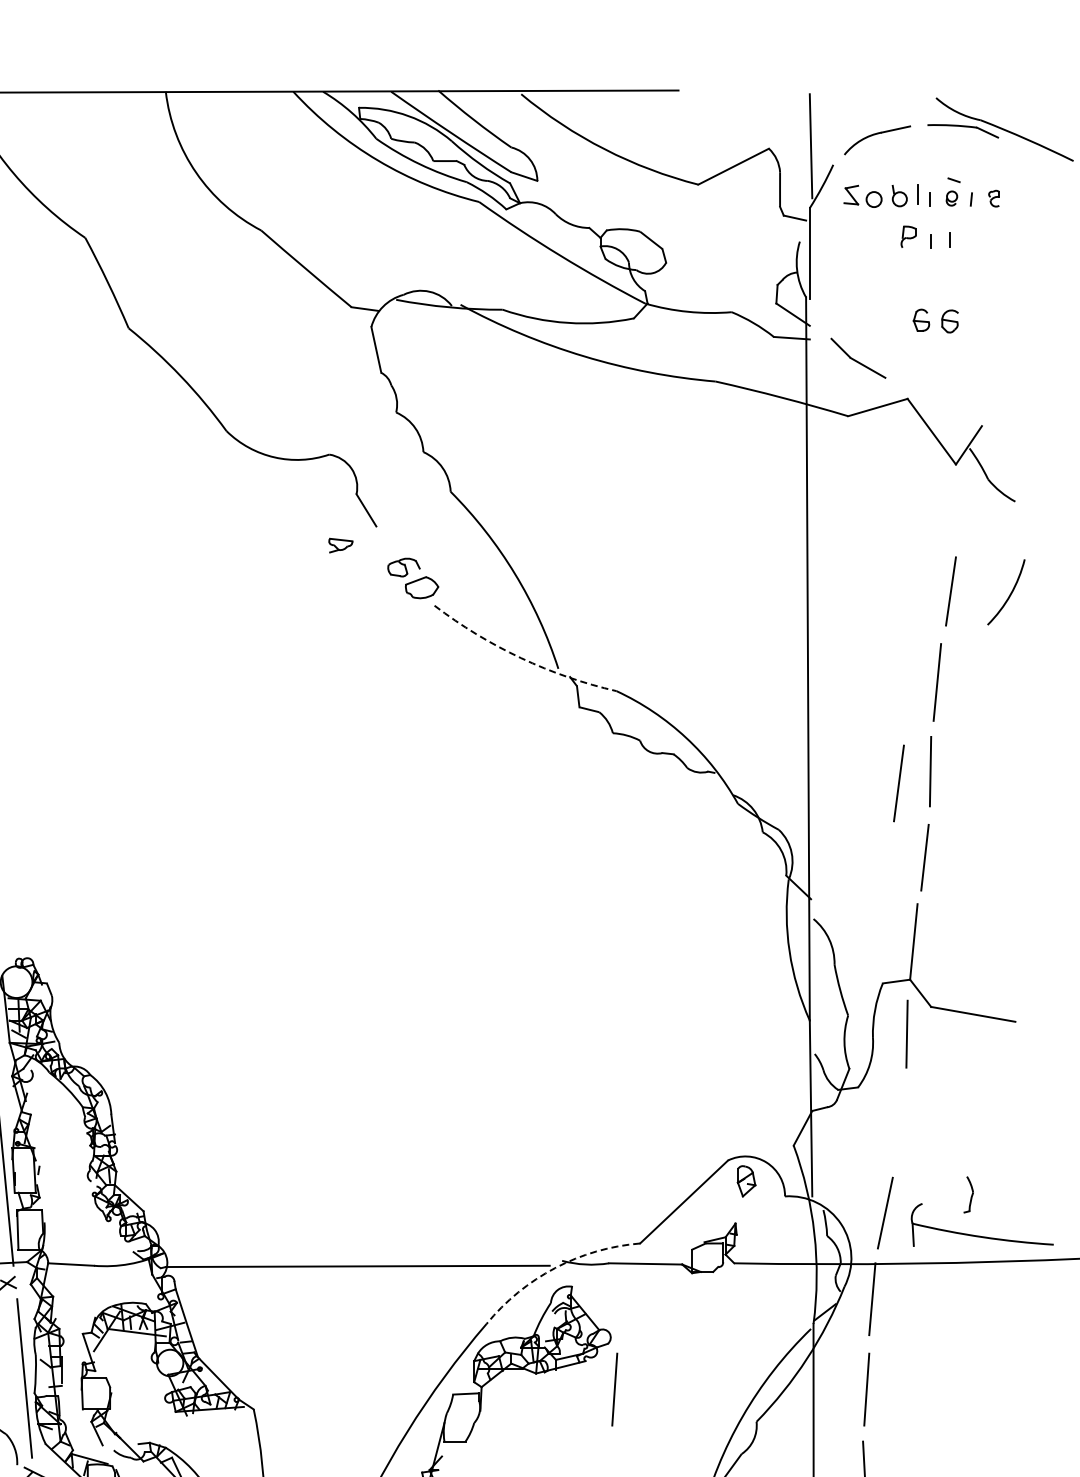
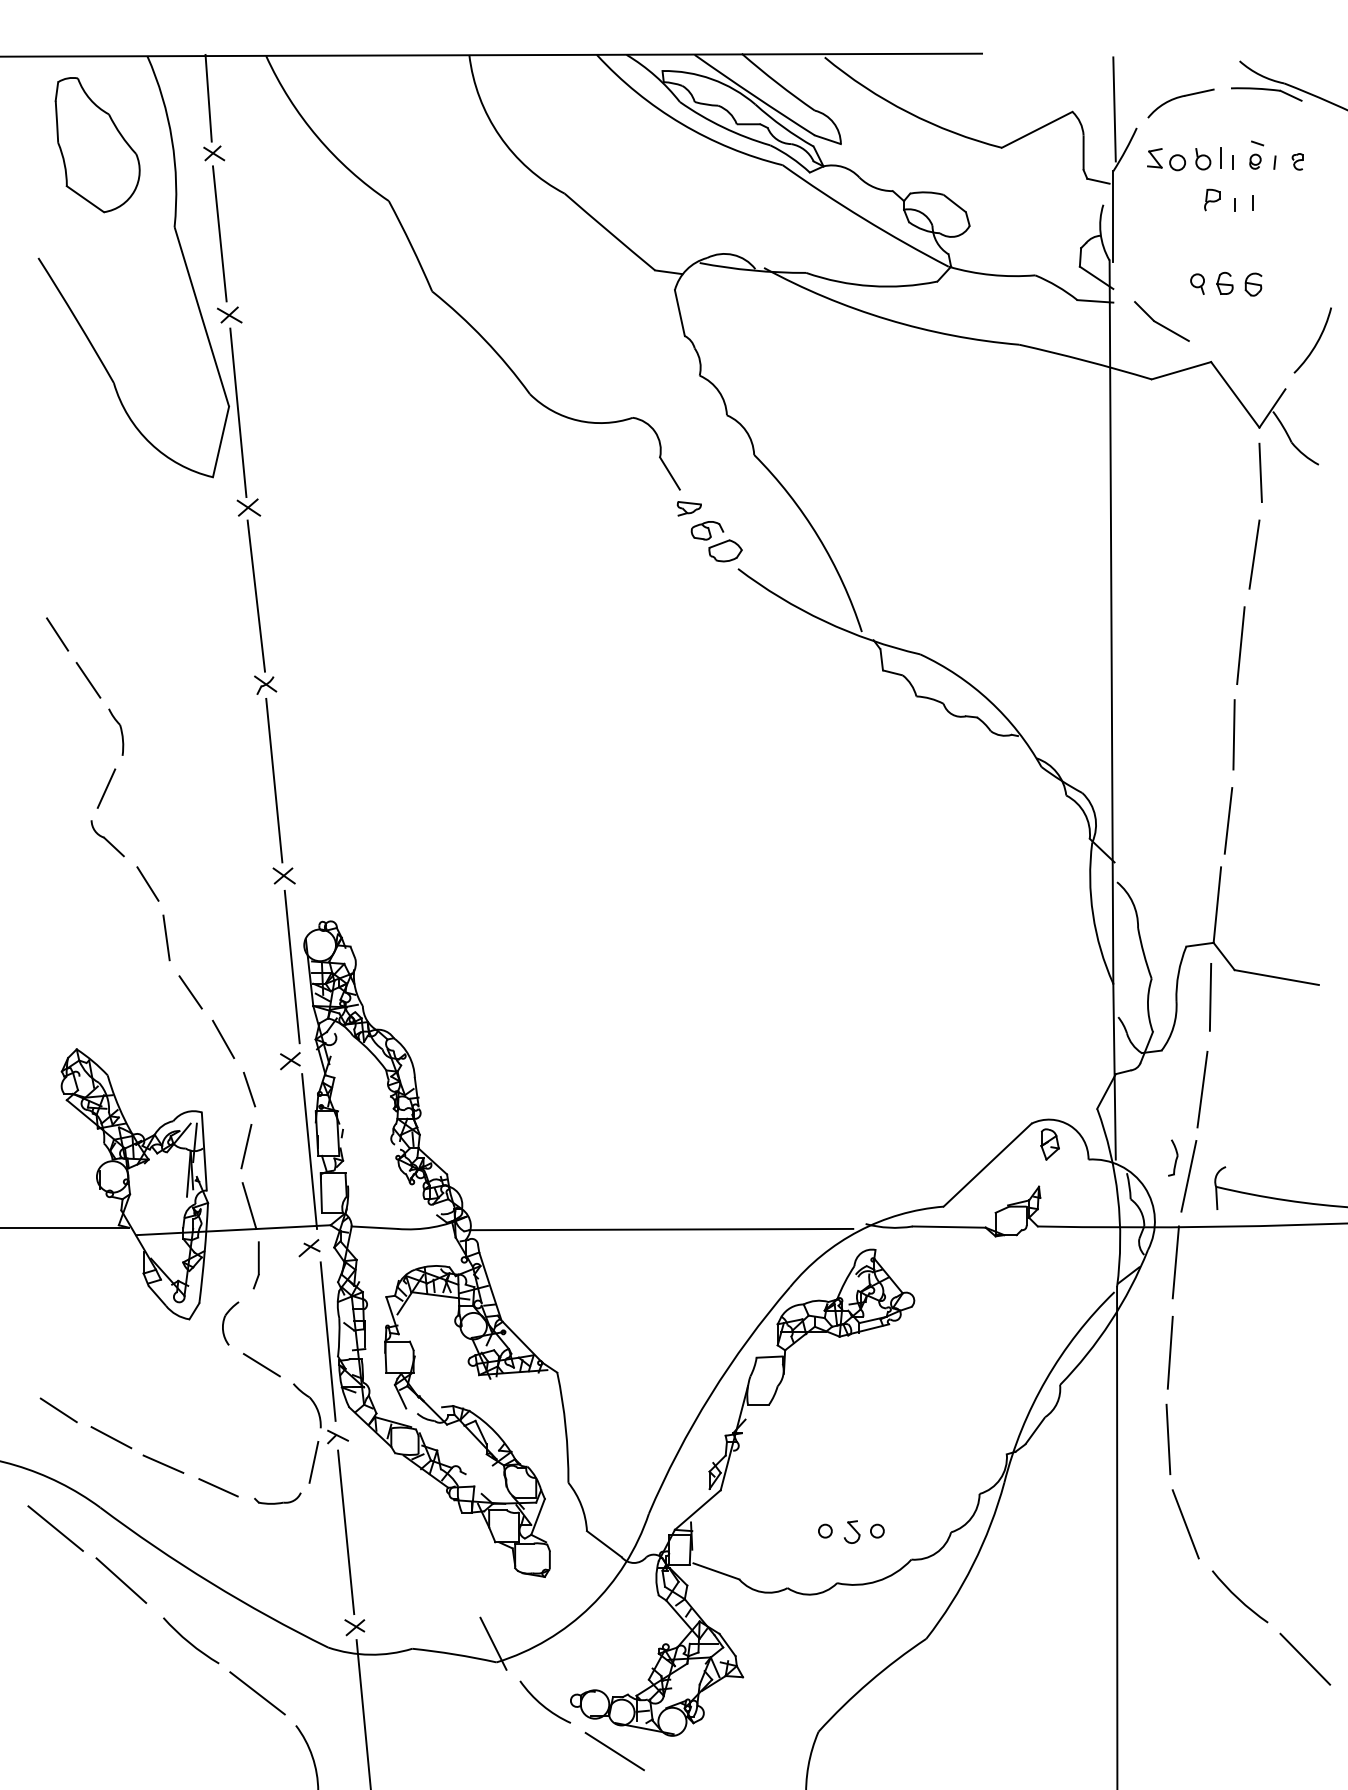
part: (893, 320) -> (1197, 283), added
line: (956, 509) -> (1260, 472), added
part: (339, 545) -> (688, 508), moved
arc: (1009, 593) -> (1316, 341), moved
arc: (520, 658) -> (824, 621), dashed -> solid
line: (898, 783) -> (1202, 1089), moved
part: (968, 1194) -> (1173, 1157), moved
arc: (554, 1268) -> (858, 1231), dashed -> solid
line: (613, 1389) -> (917, 1352), removed

